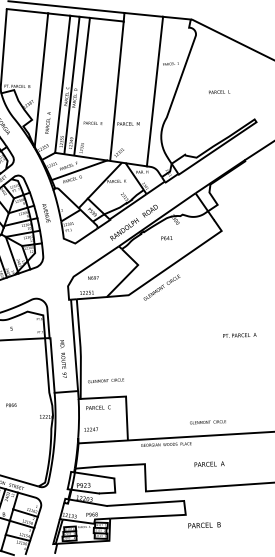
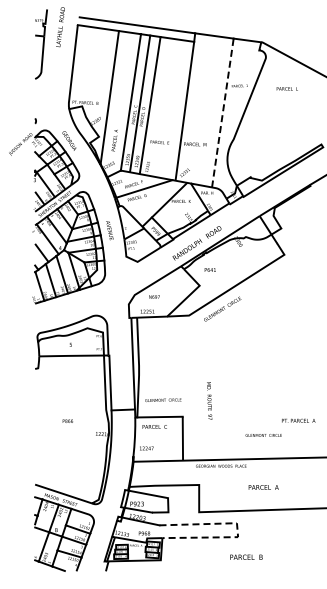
line: (154, 91) -> (222, 112), solid -> dashed
text: (218, 91) -> (286, 88), moved
text: (165, 237) -> (209, 269), moved
text: (239, 335) -> (298, 420), moved
text: (63, 358) -> (209, 400), moved
text: (207, 422) -> (263, 435), moved
line: (184, 507) -> (237, 529), solid -> dashed
text: (204, 524) -> (246, 556), moved

